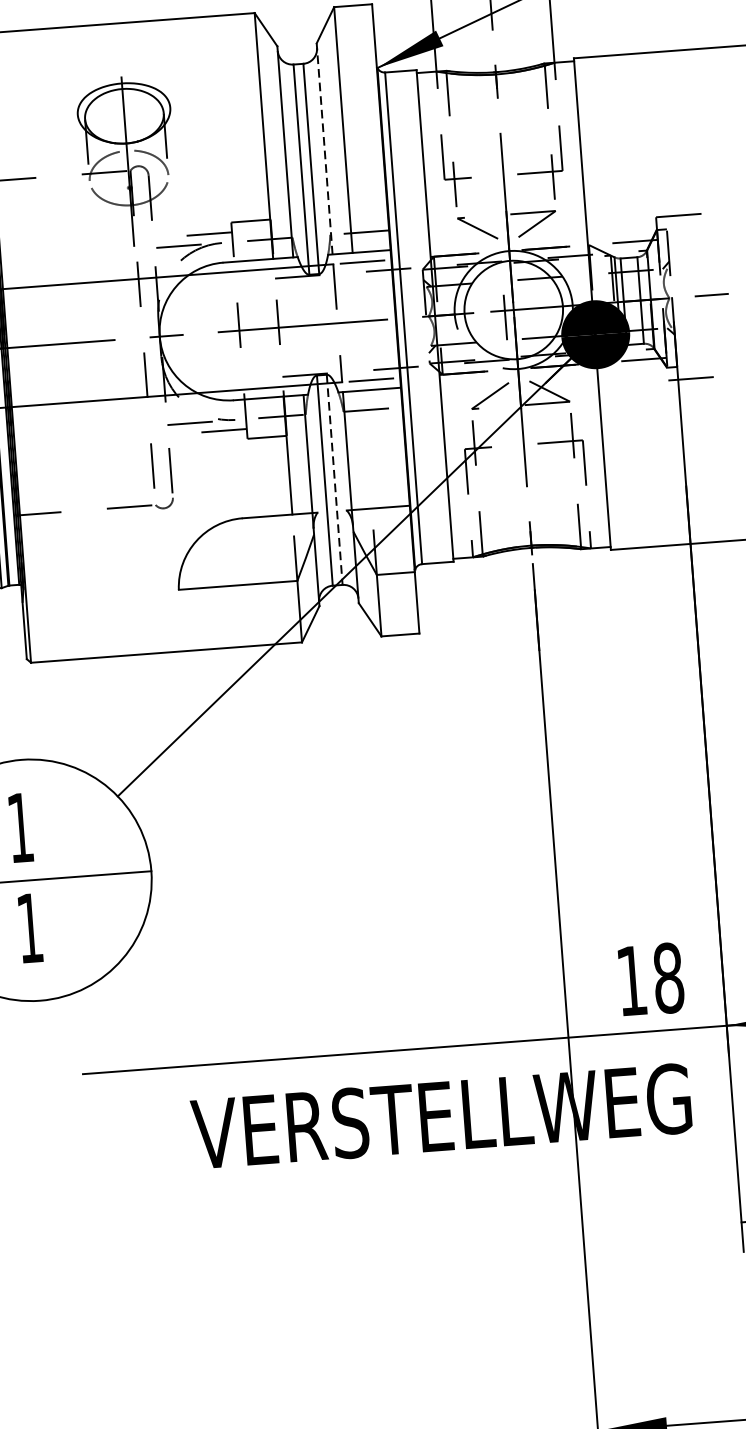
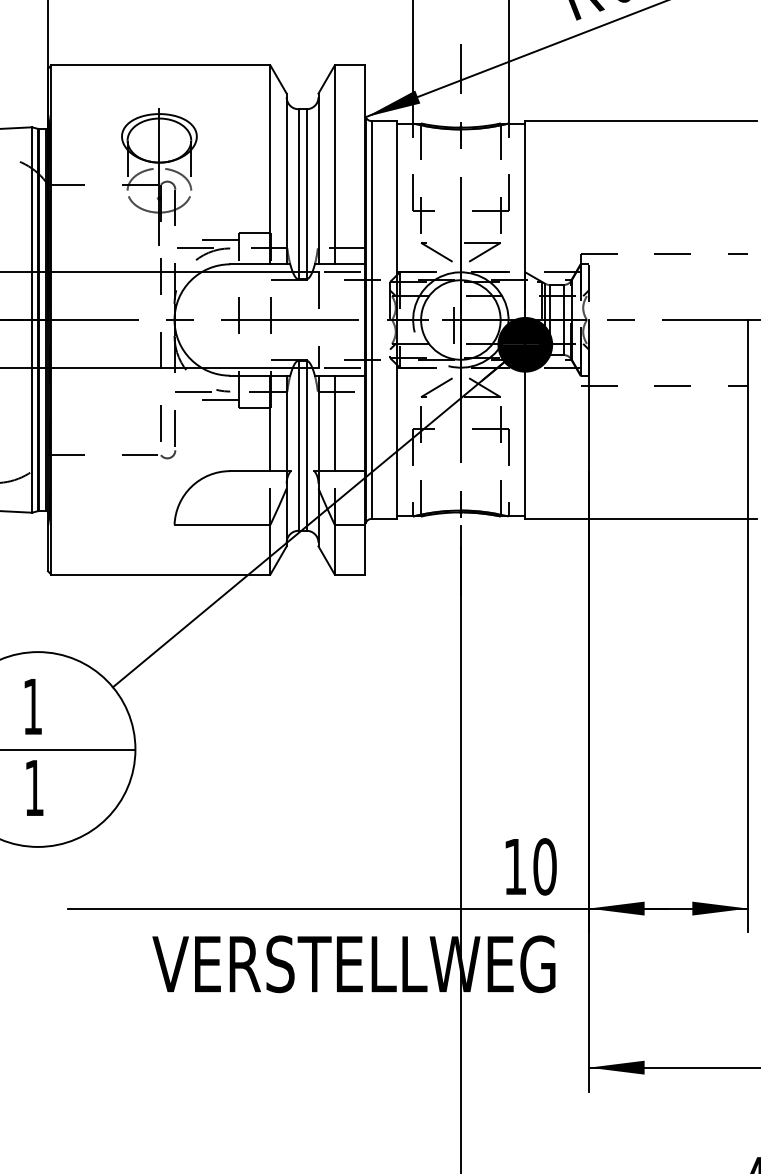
line: (324, 148) -> (318, 178), dashed -> solid
line: (367, 449) -> (334, 423), added
line: (334, 480) -> (306, 446), dashed -> solid
text: (667, 977) -> (544, 866), 18 -> 10

